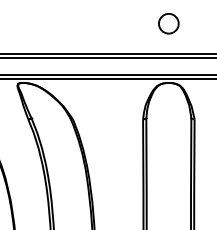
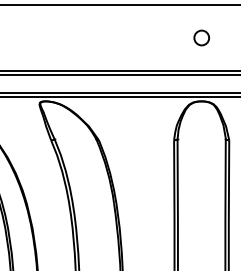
circle: (168, 23) -> (201, 37), size x0.7

